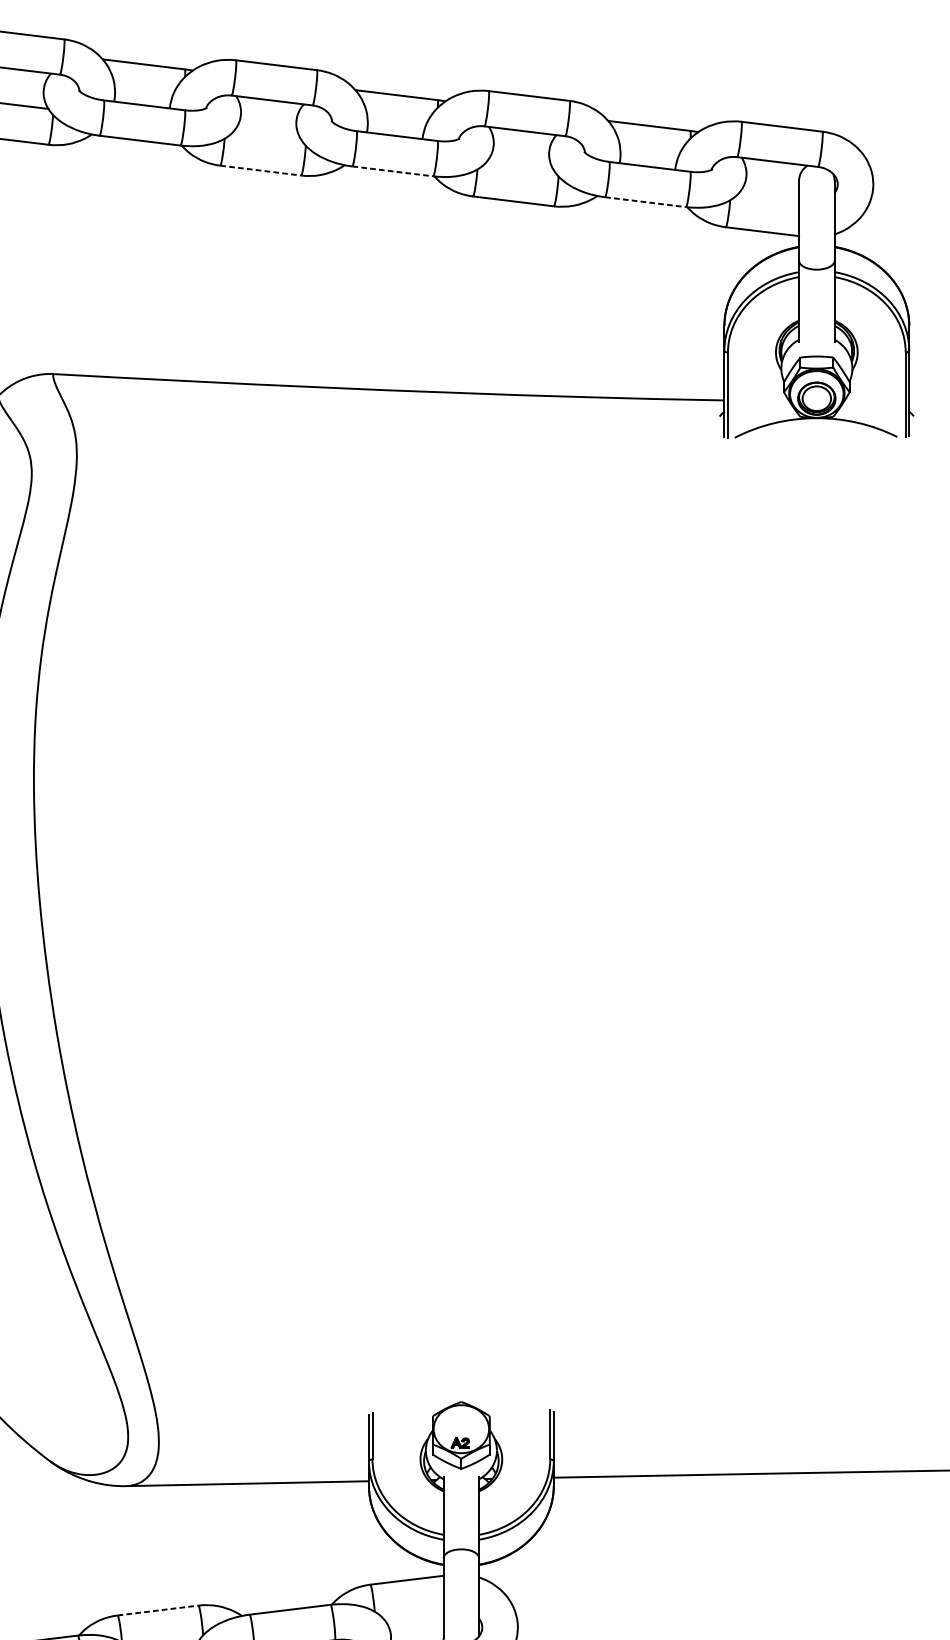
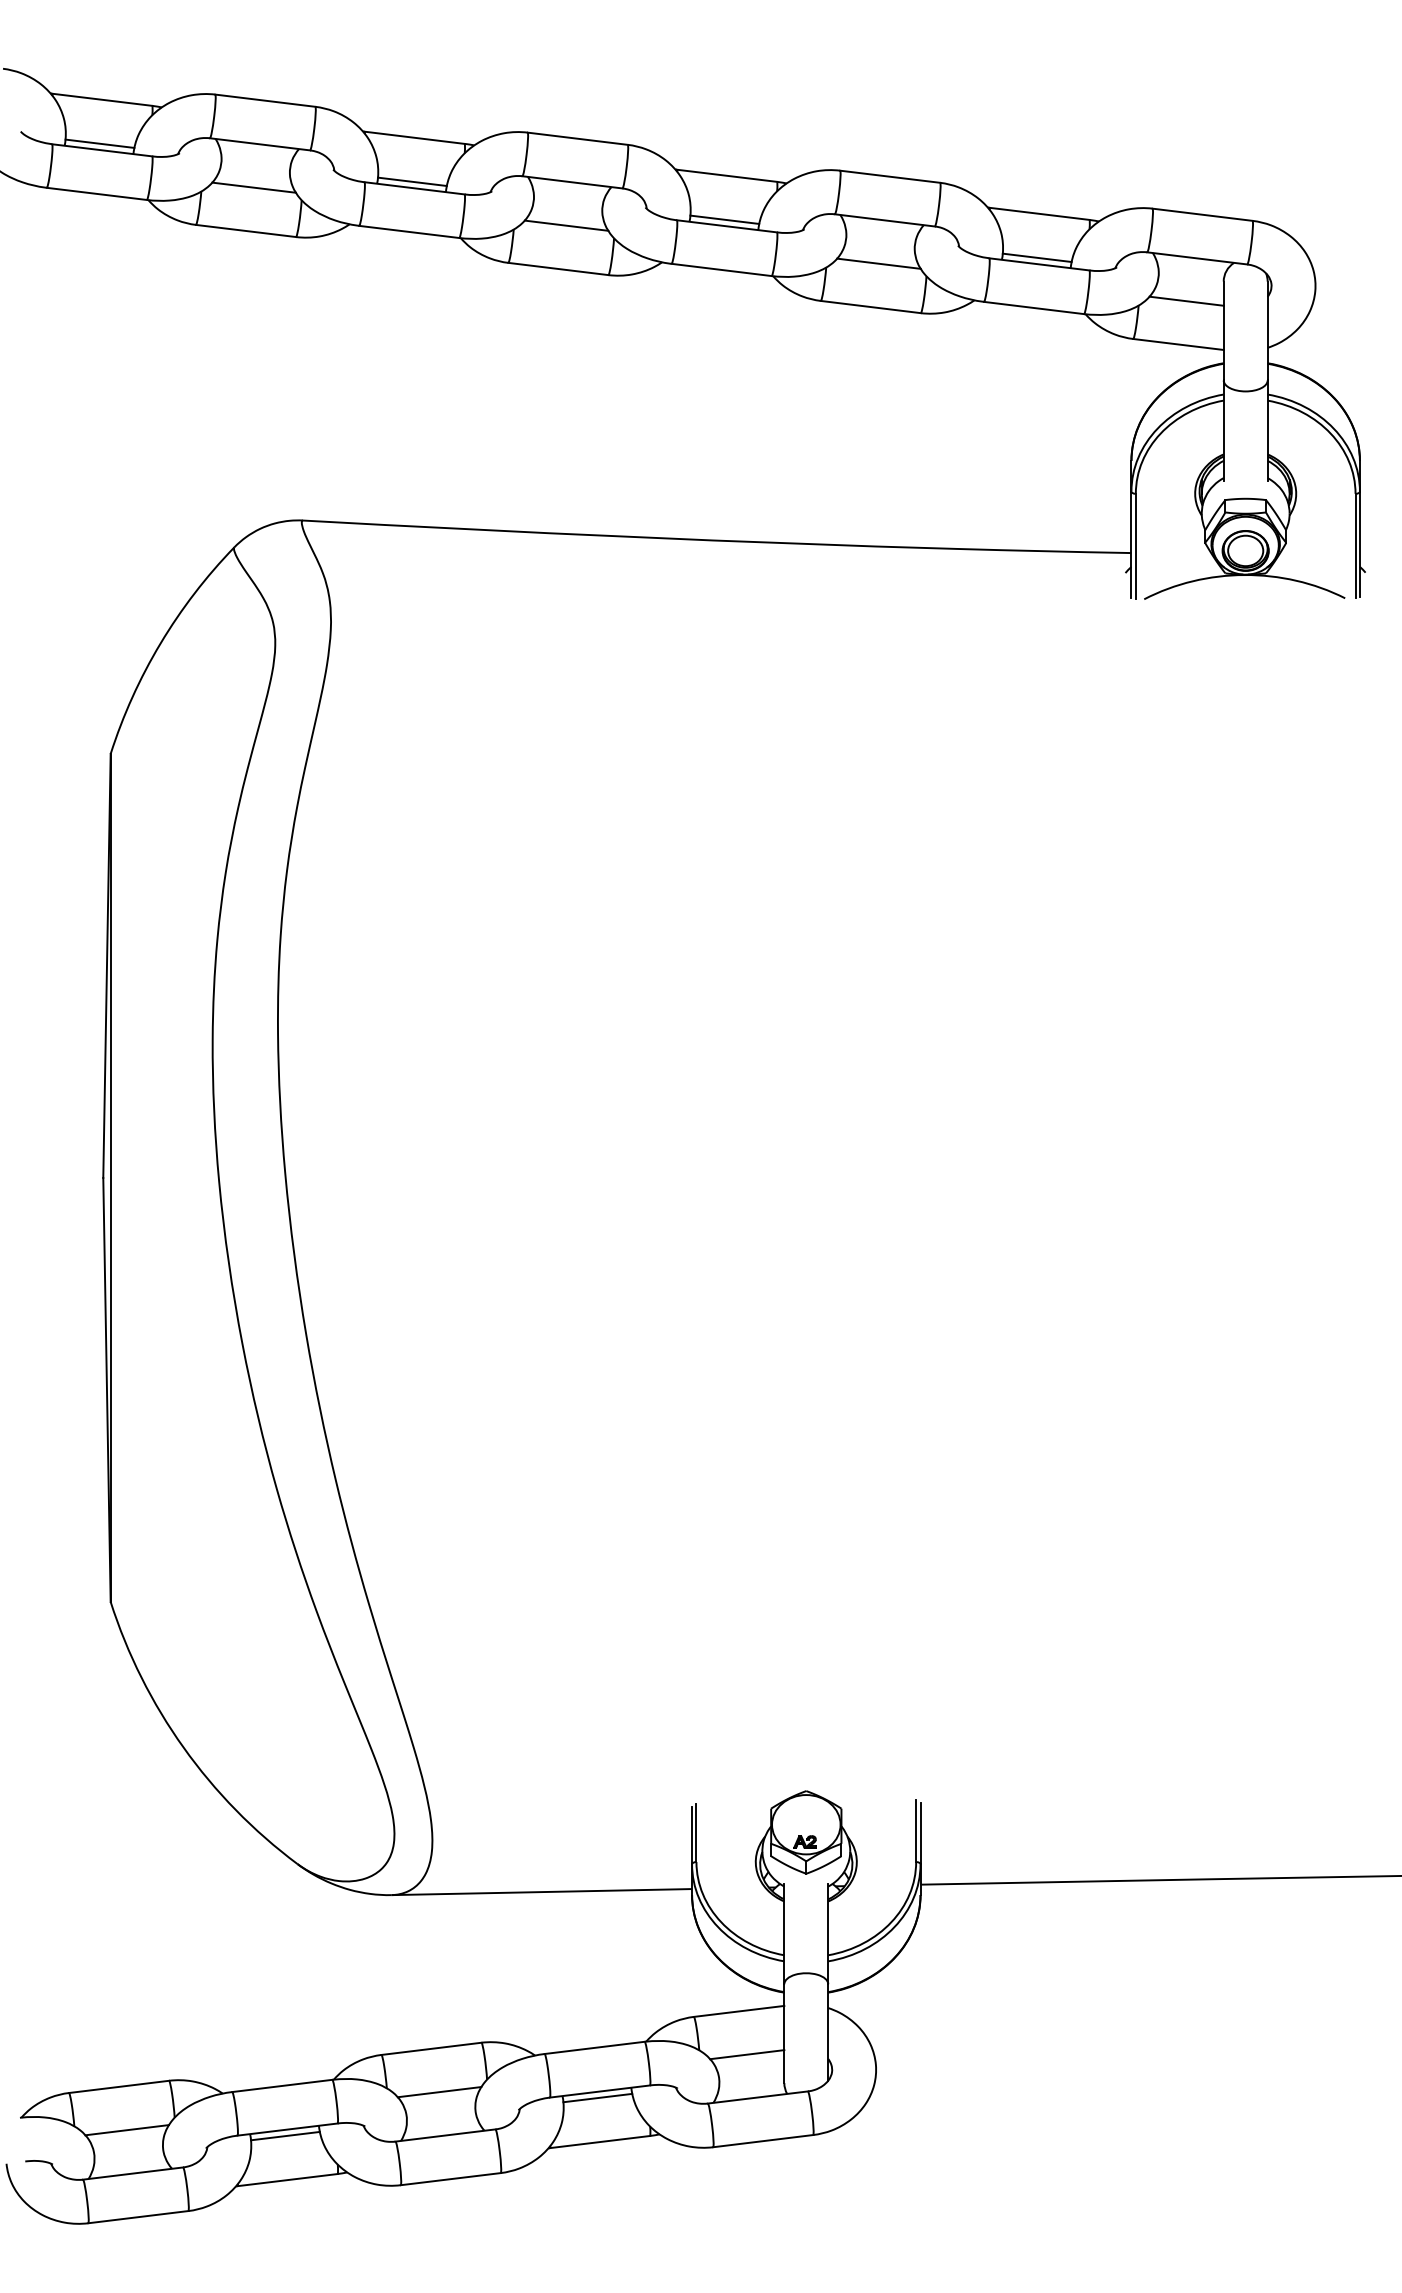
line: (142, 99) -> (412, 181), added
line: (395, 130) -> (724, 219), added
line: (267, 135) -> (566, 225), added
line: (647, 161) -> (1036, 257), added
line: (519, 166) -> (878, 263), added
line: (260, 171) -> (558, 269), dashed -> solid
line: (393, 171) -> (722, 270), dashed -> solid
line: (768, 196) -> (1186, 300), added
line: (645, 202) -> (1034, 308), dashed -> solid
line: (158, 1610) -> (431, 2048), dashed -> solid
line: (413, 1615) -> (747, 2054), added

